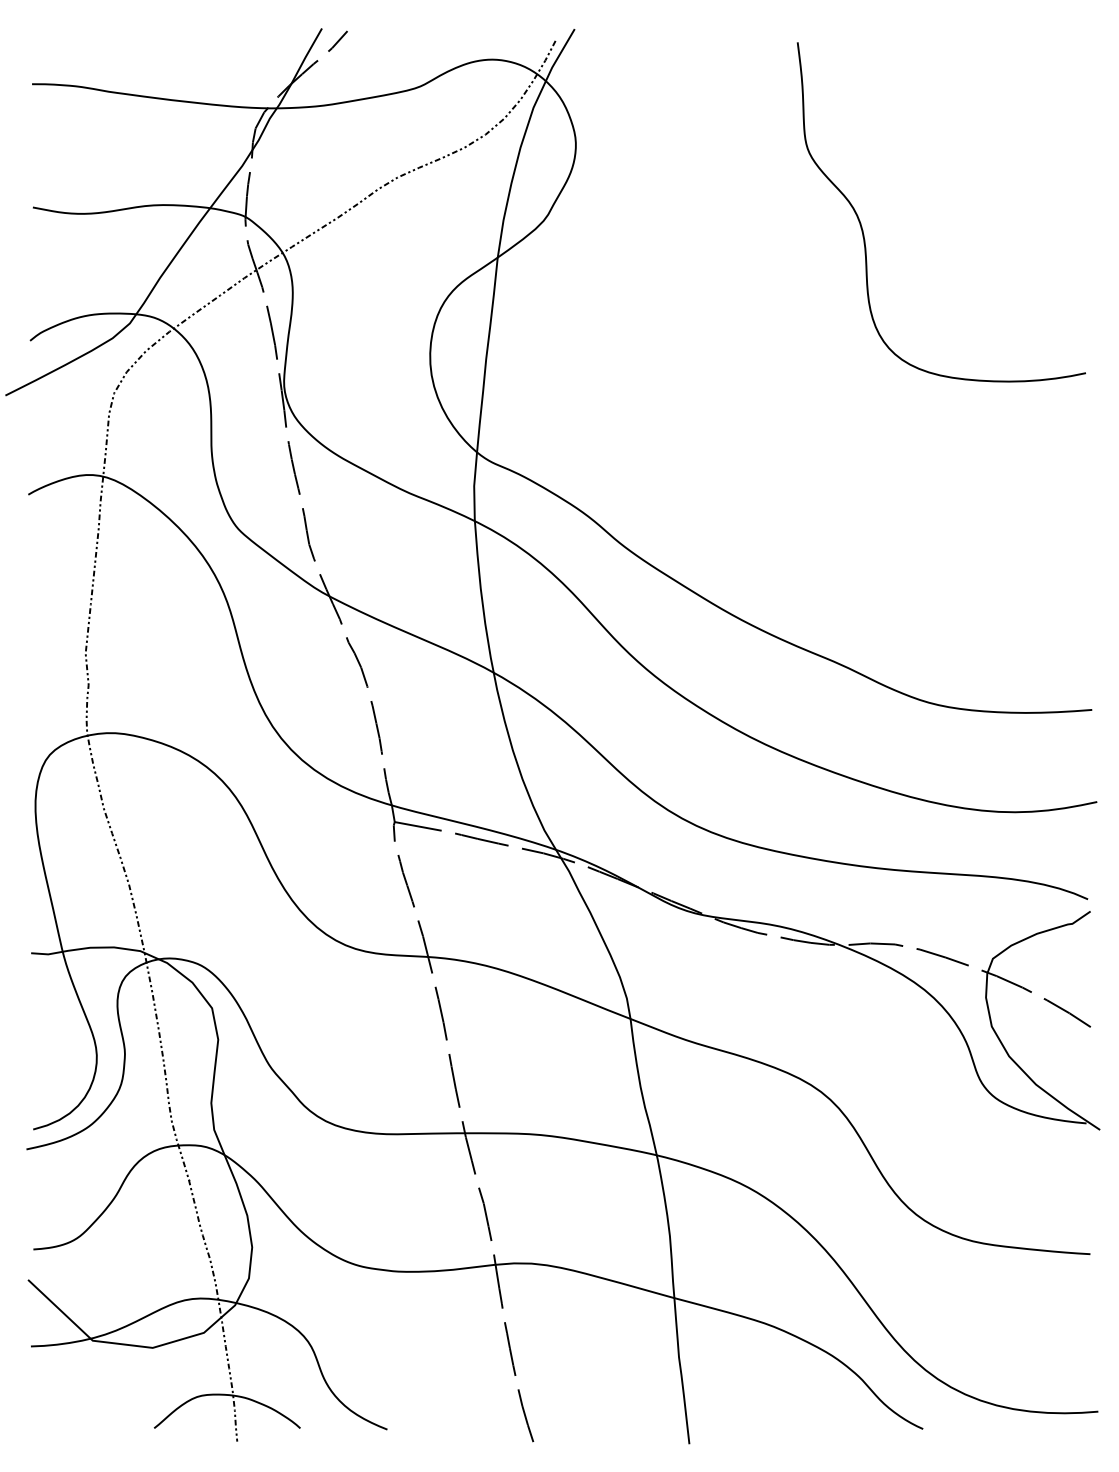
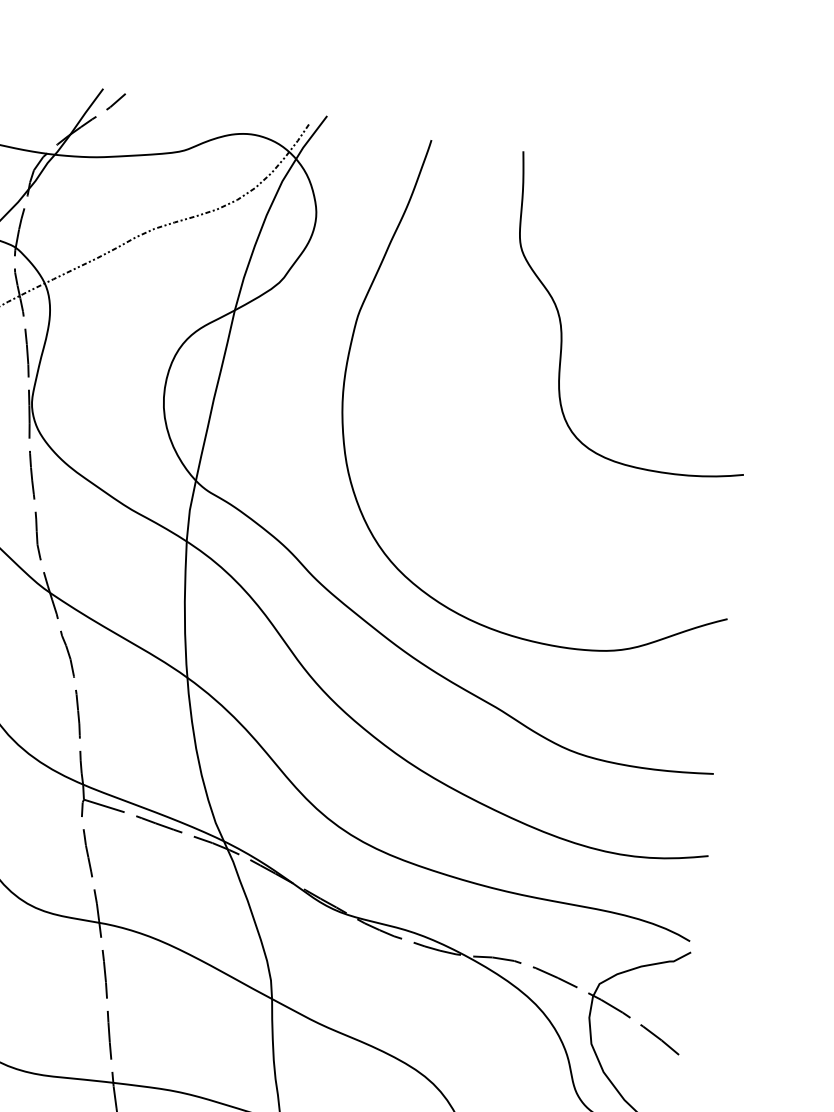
curve: (630, 310) -> (346, 371), added

